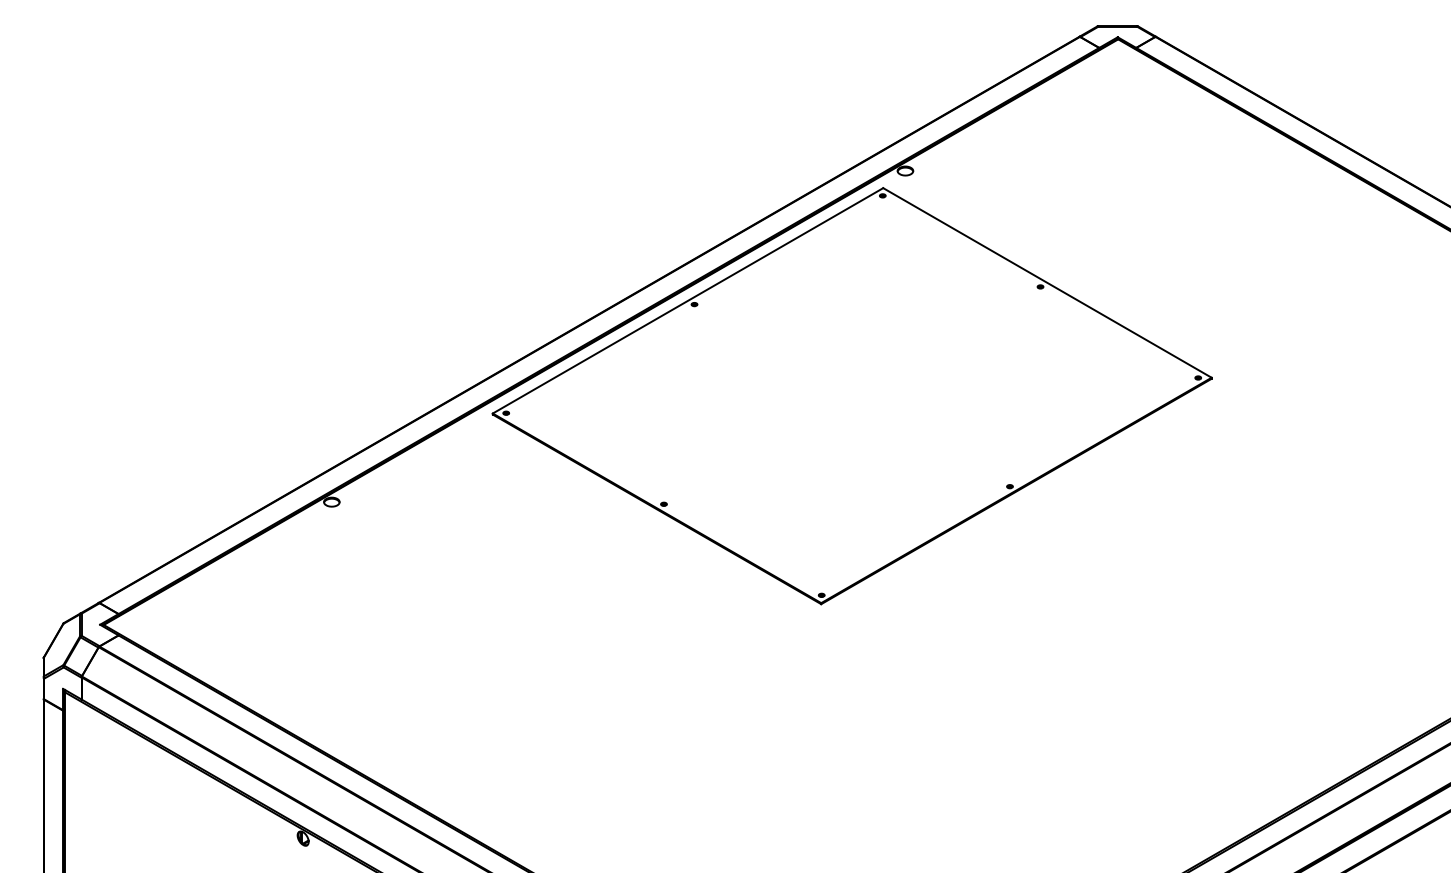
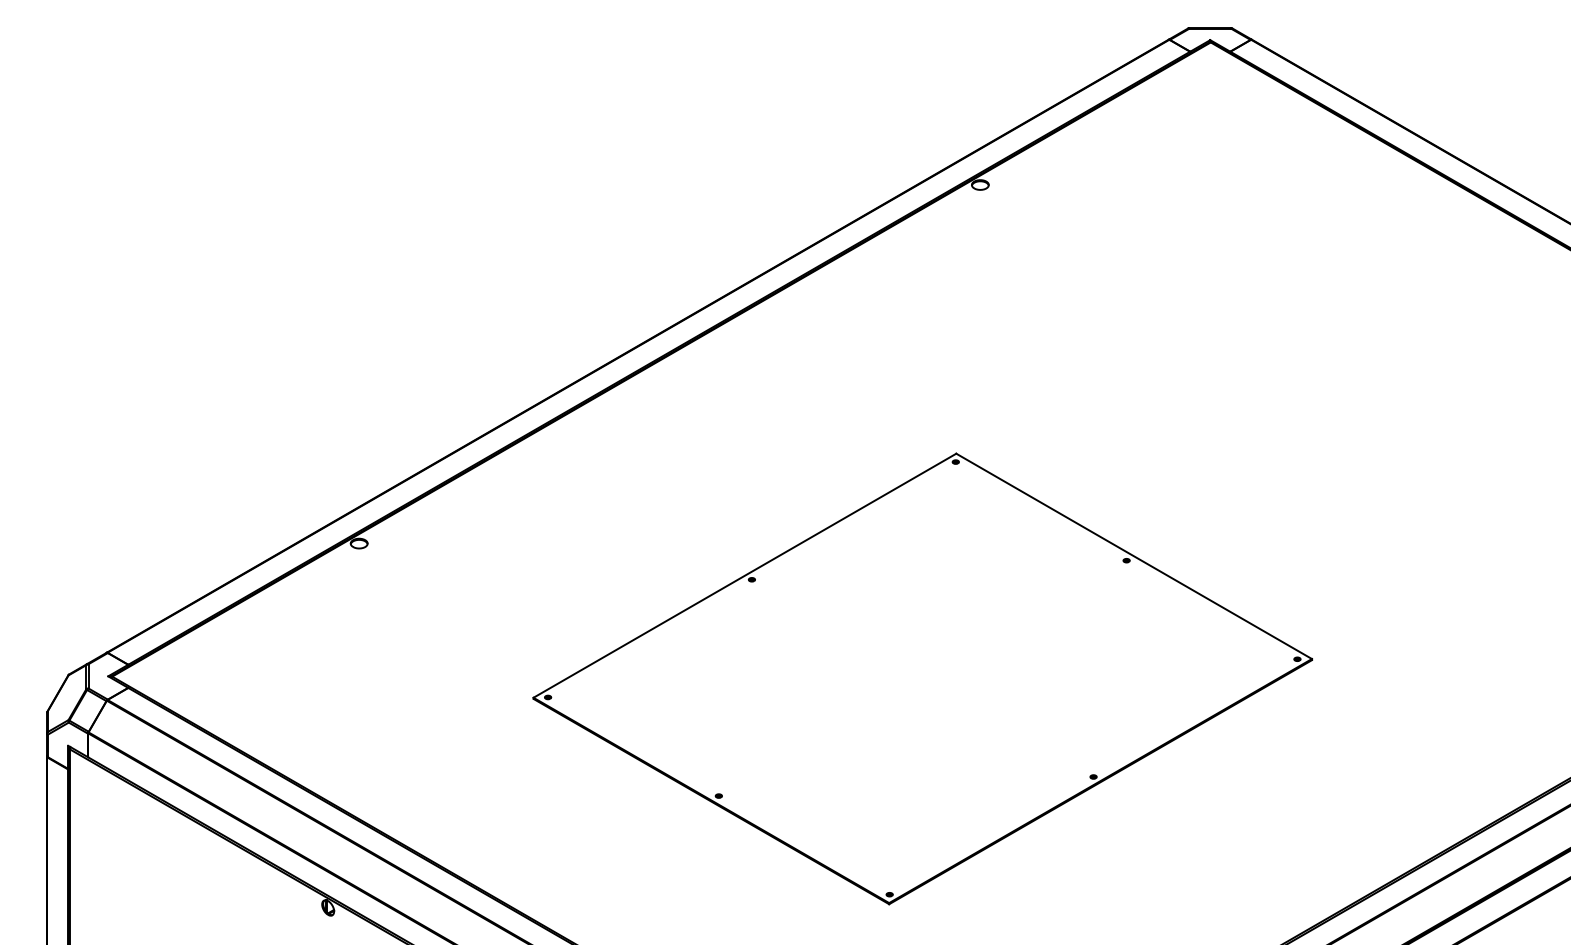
part: (851, 396) -> (921, 679), moved

